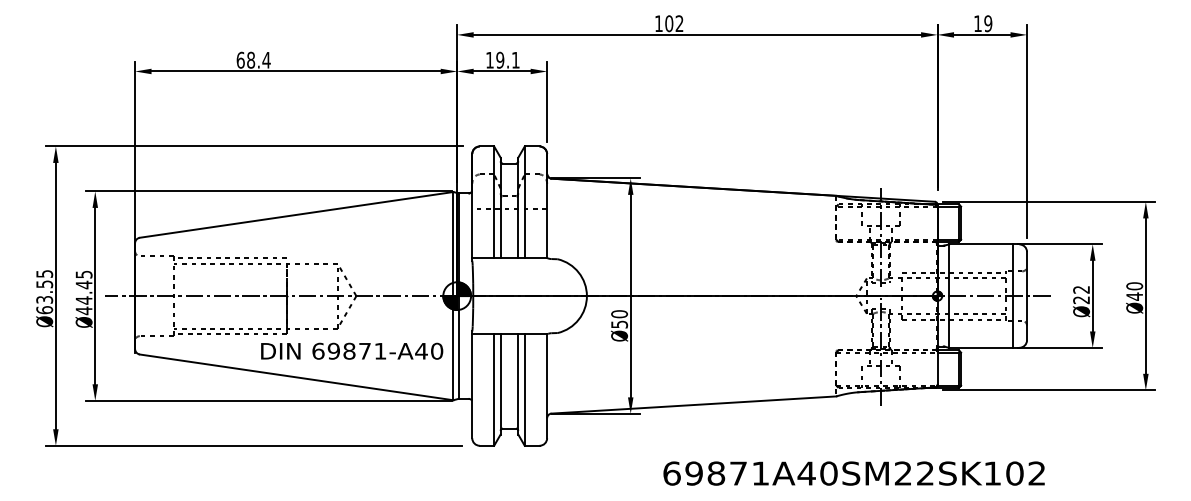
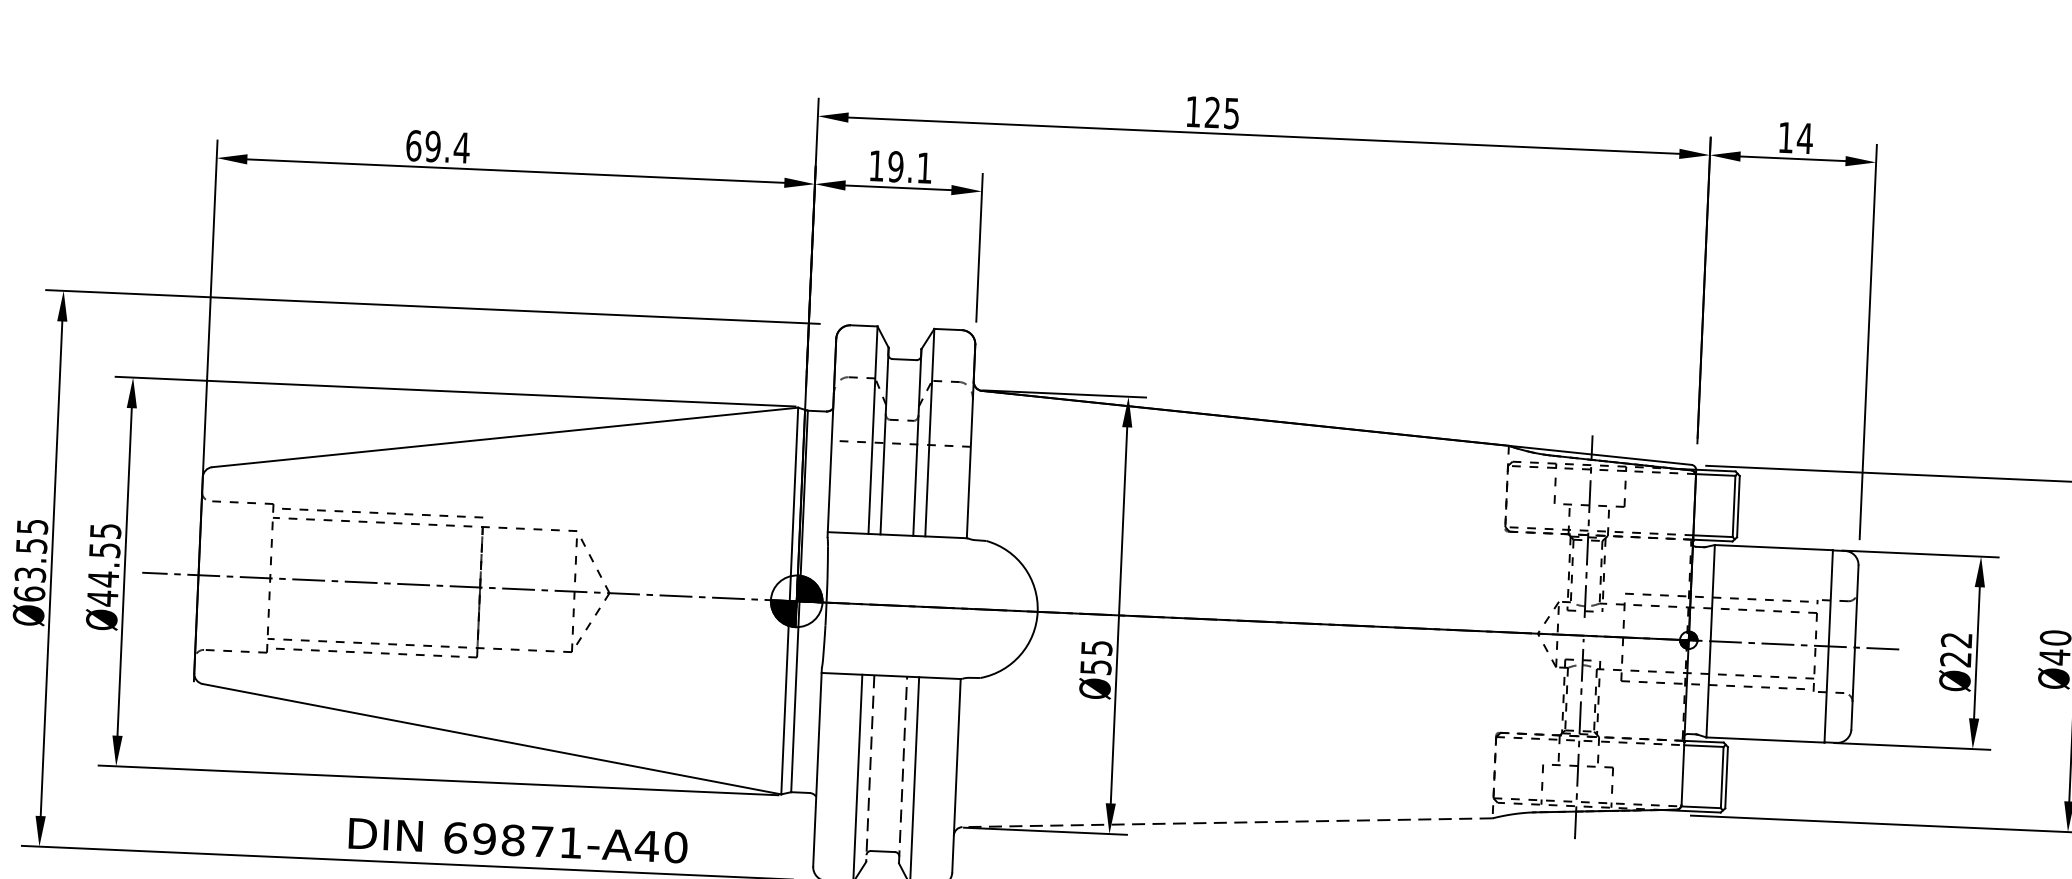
text: (674, 23) -> (1222, 112), 102 -> 125
text: (988, 23) -> (1805, 138), 19 -> 14
text: (251, 60) -> (433, 147), 68.4 -> 69.4
text: (83, 284) -> (103, 549), Ø44.45 -> Ø44.55
text: (619, 314) -> (1096, 648), Ø50 -> Ø55
text: (352, 350) -> (519, 839), moved
line: (518, 383) -> (903, 768), solid -> dashed
line: (500, 384) -> (869, 768), solid -> dashed
line: (693, 405) -> (1226, 823), solid -> dashed

